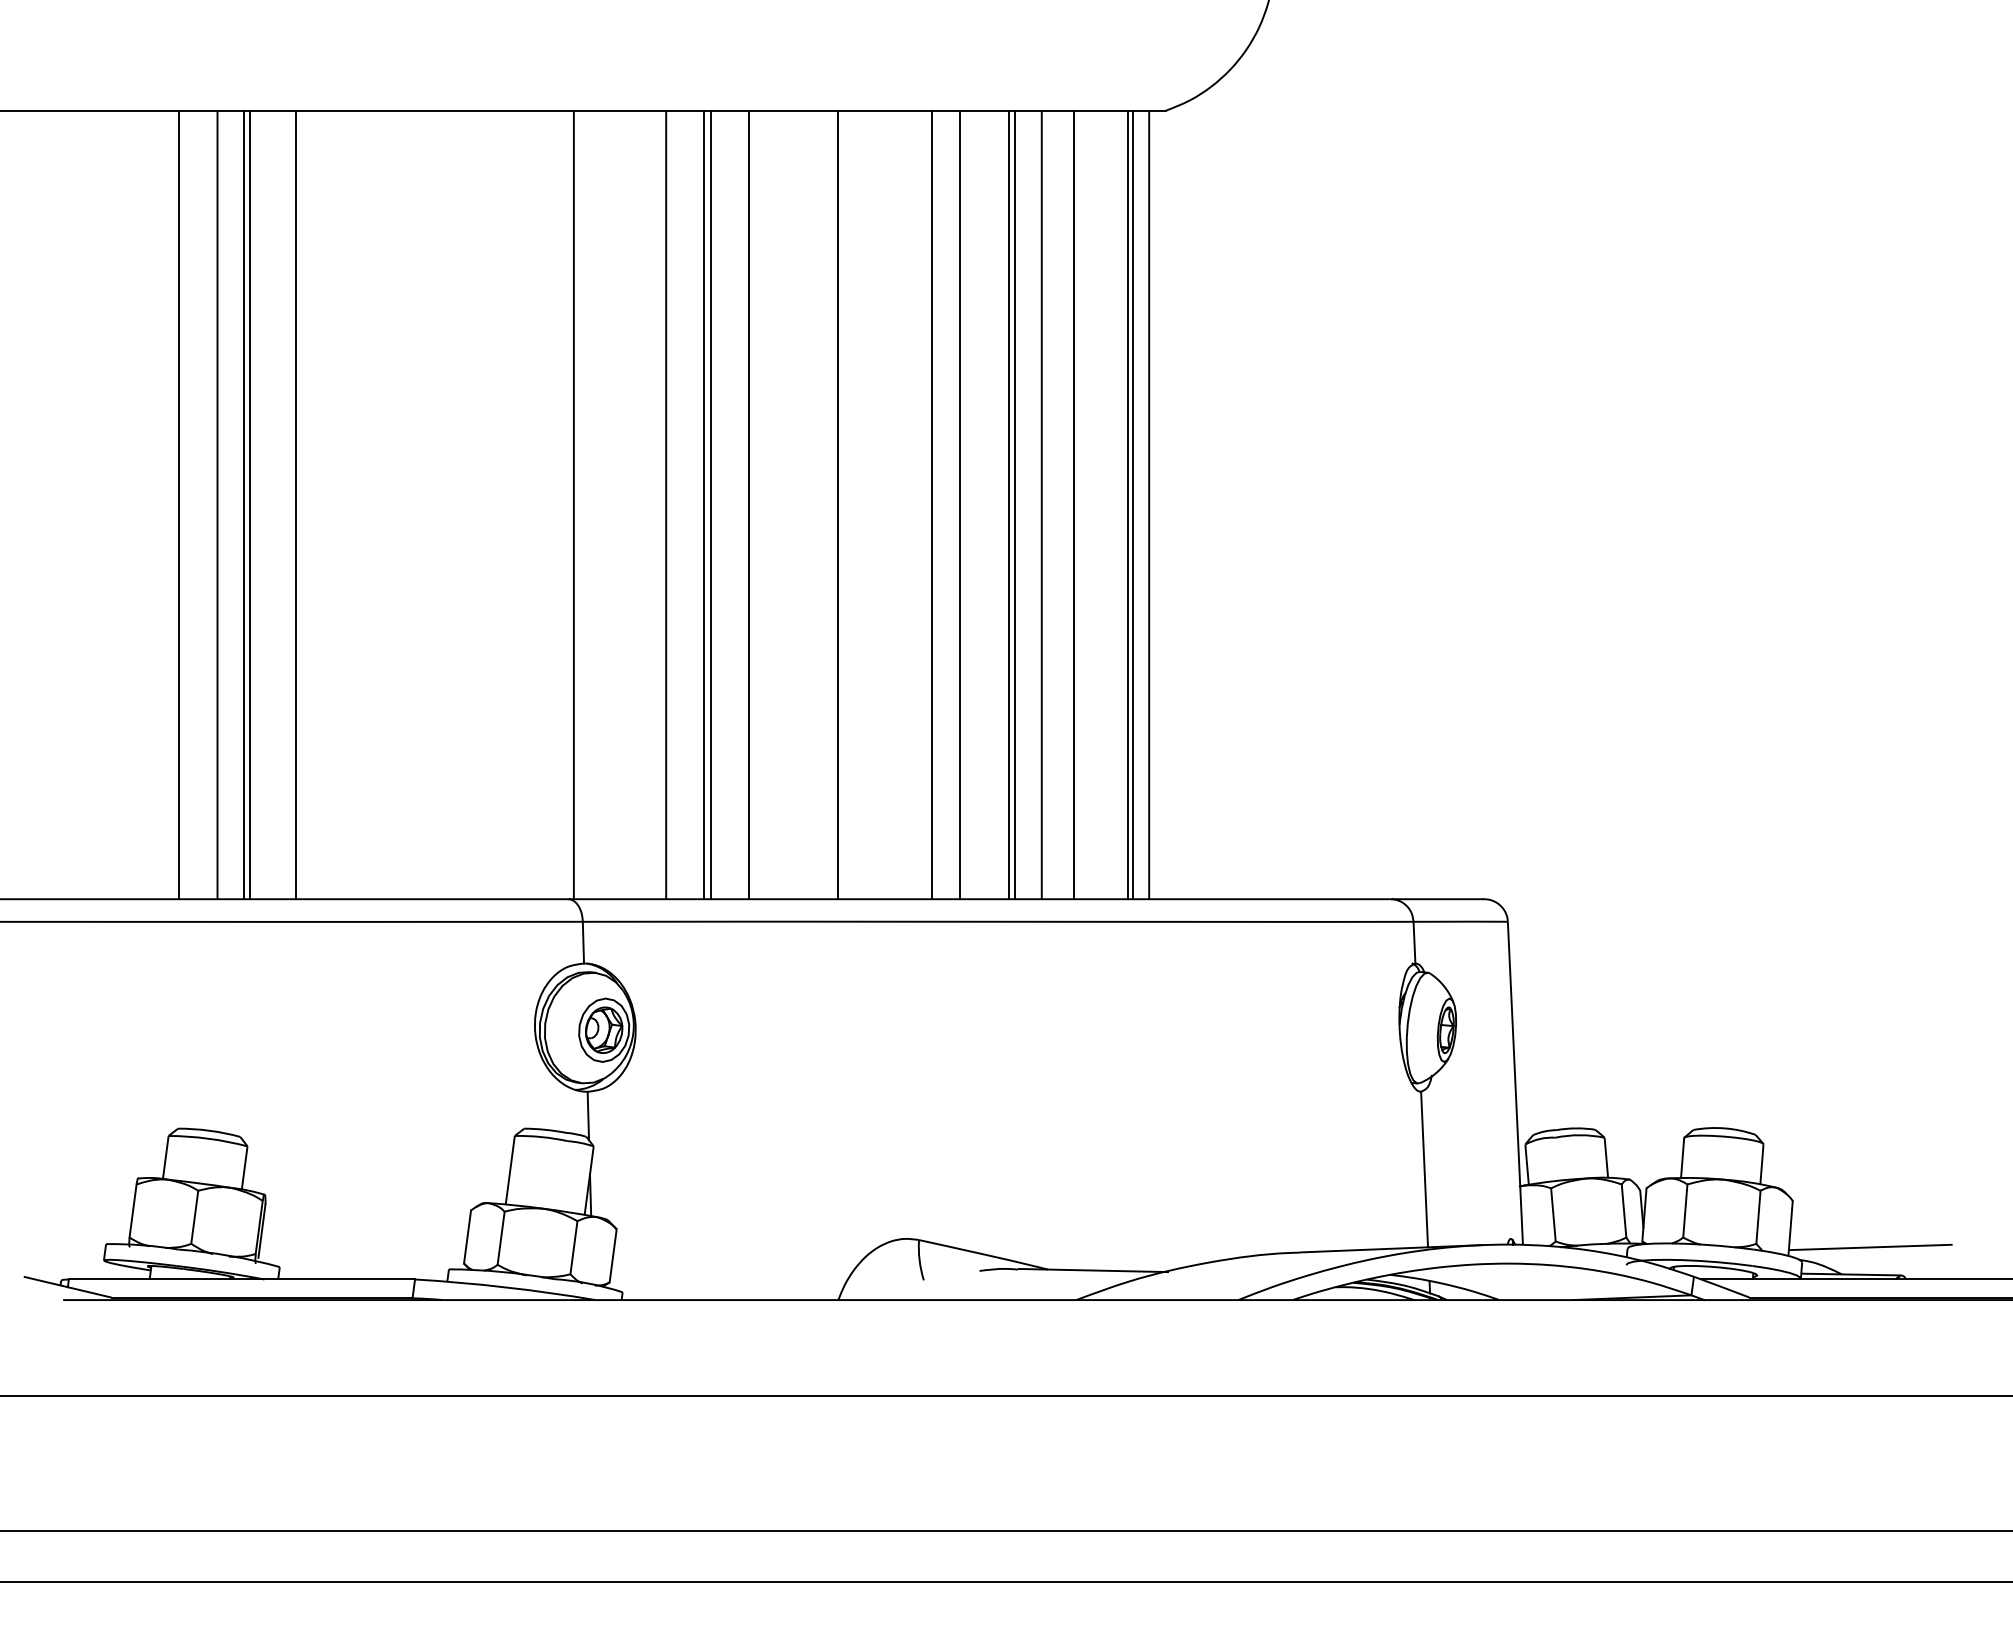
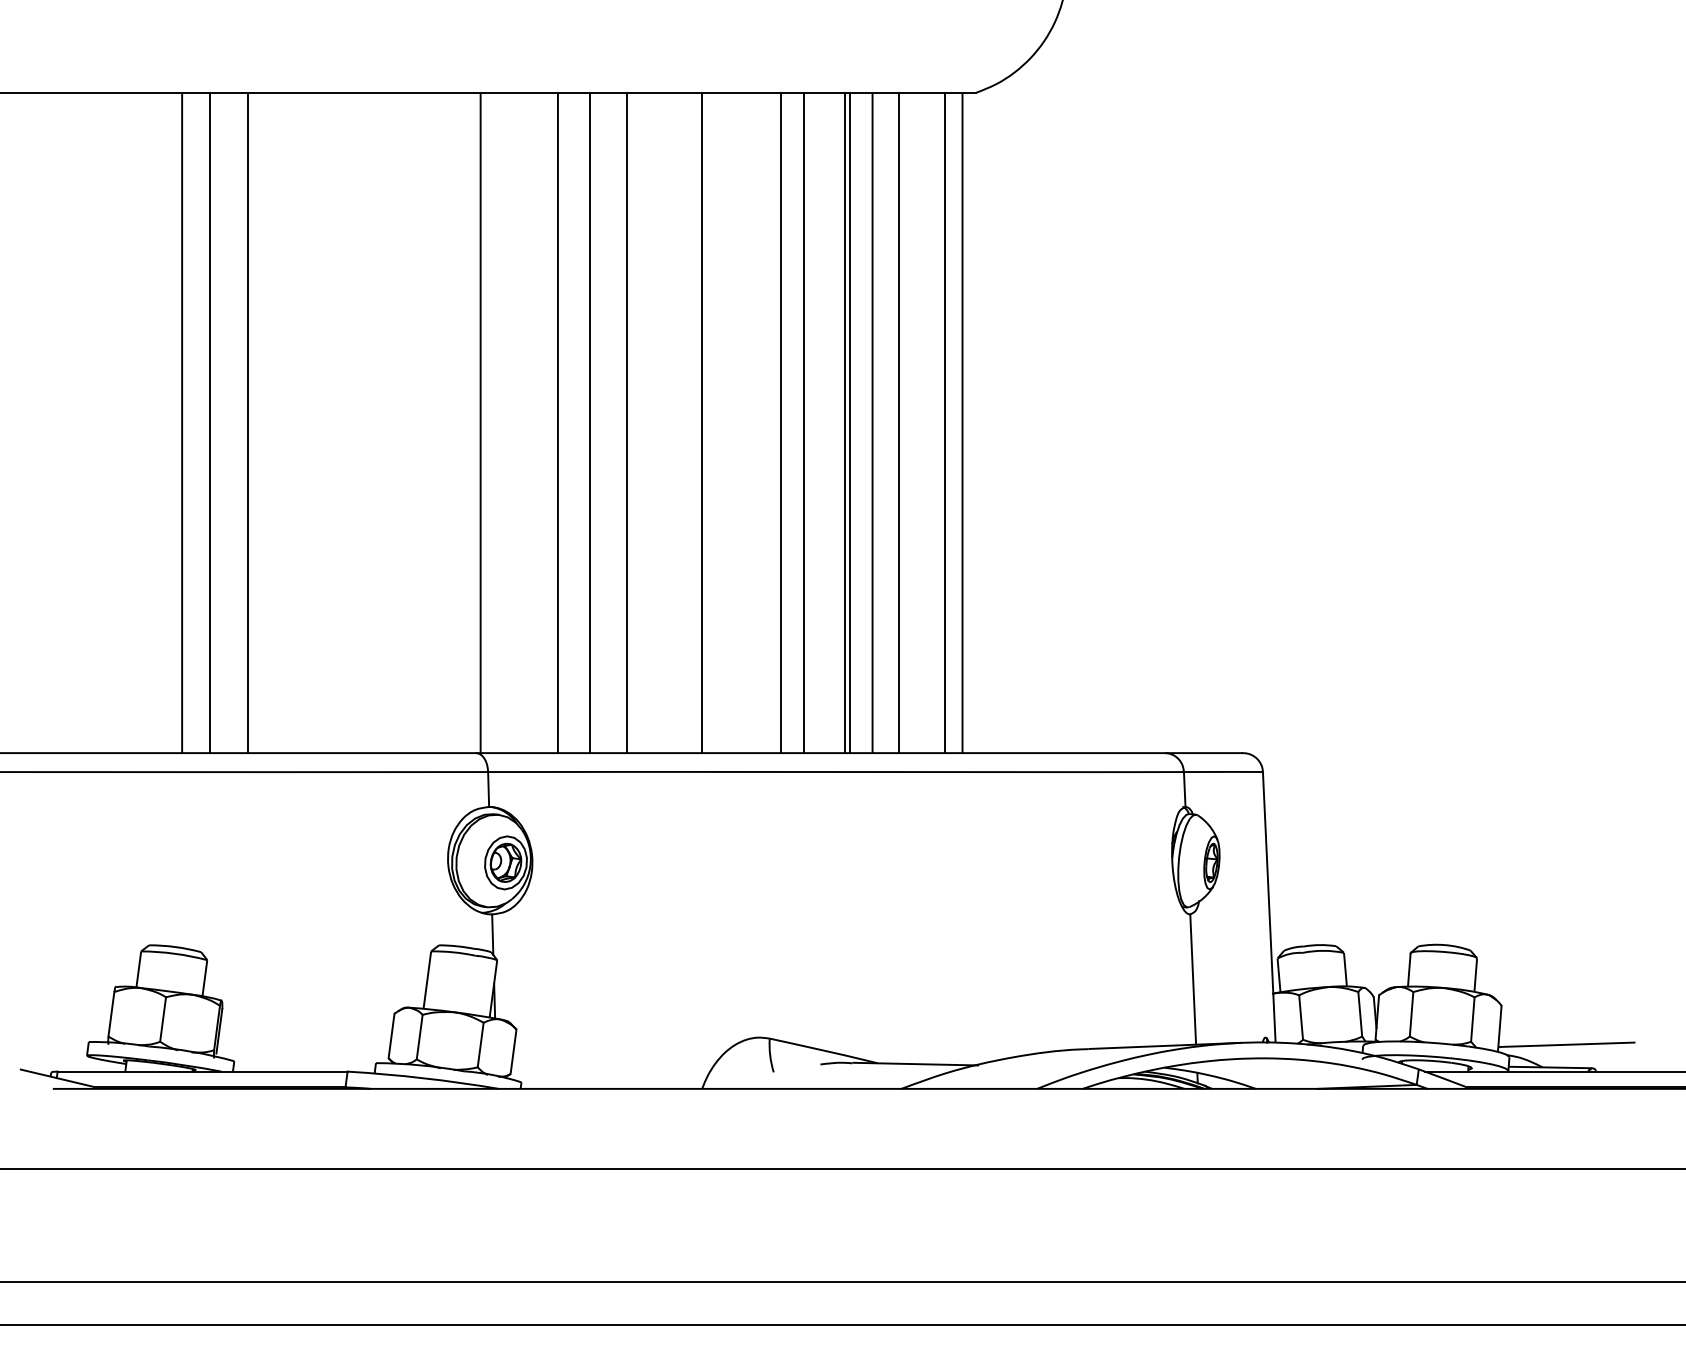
line: (178, 504) -> (149, 422), removed
line: (243, 504) -> (203, 422), removed
line: (711, 504) -> (595, 422), removed
line: (1133, 504) -> (949, 422), removed

